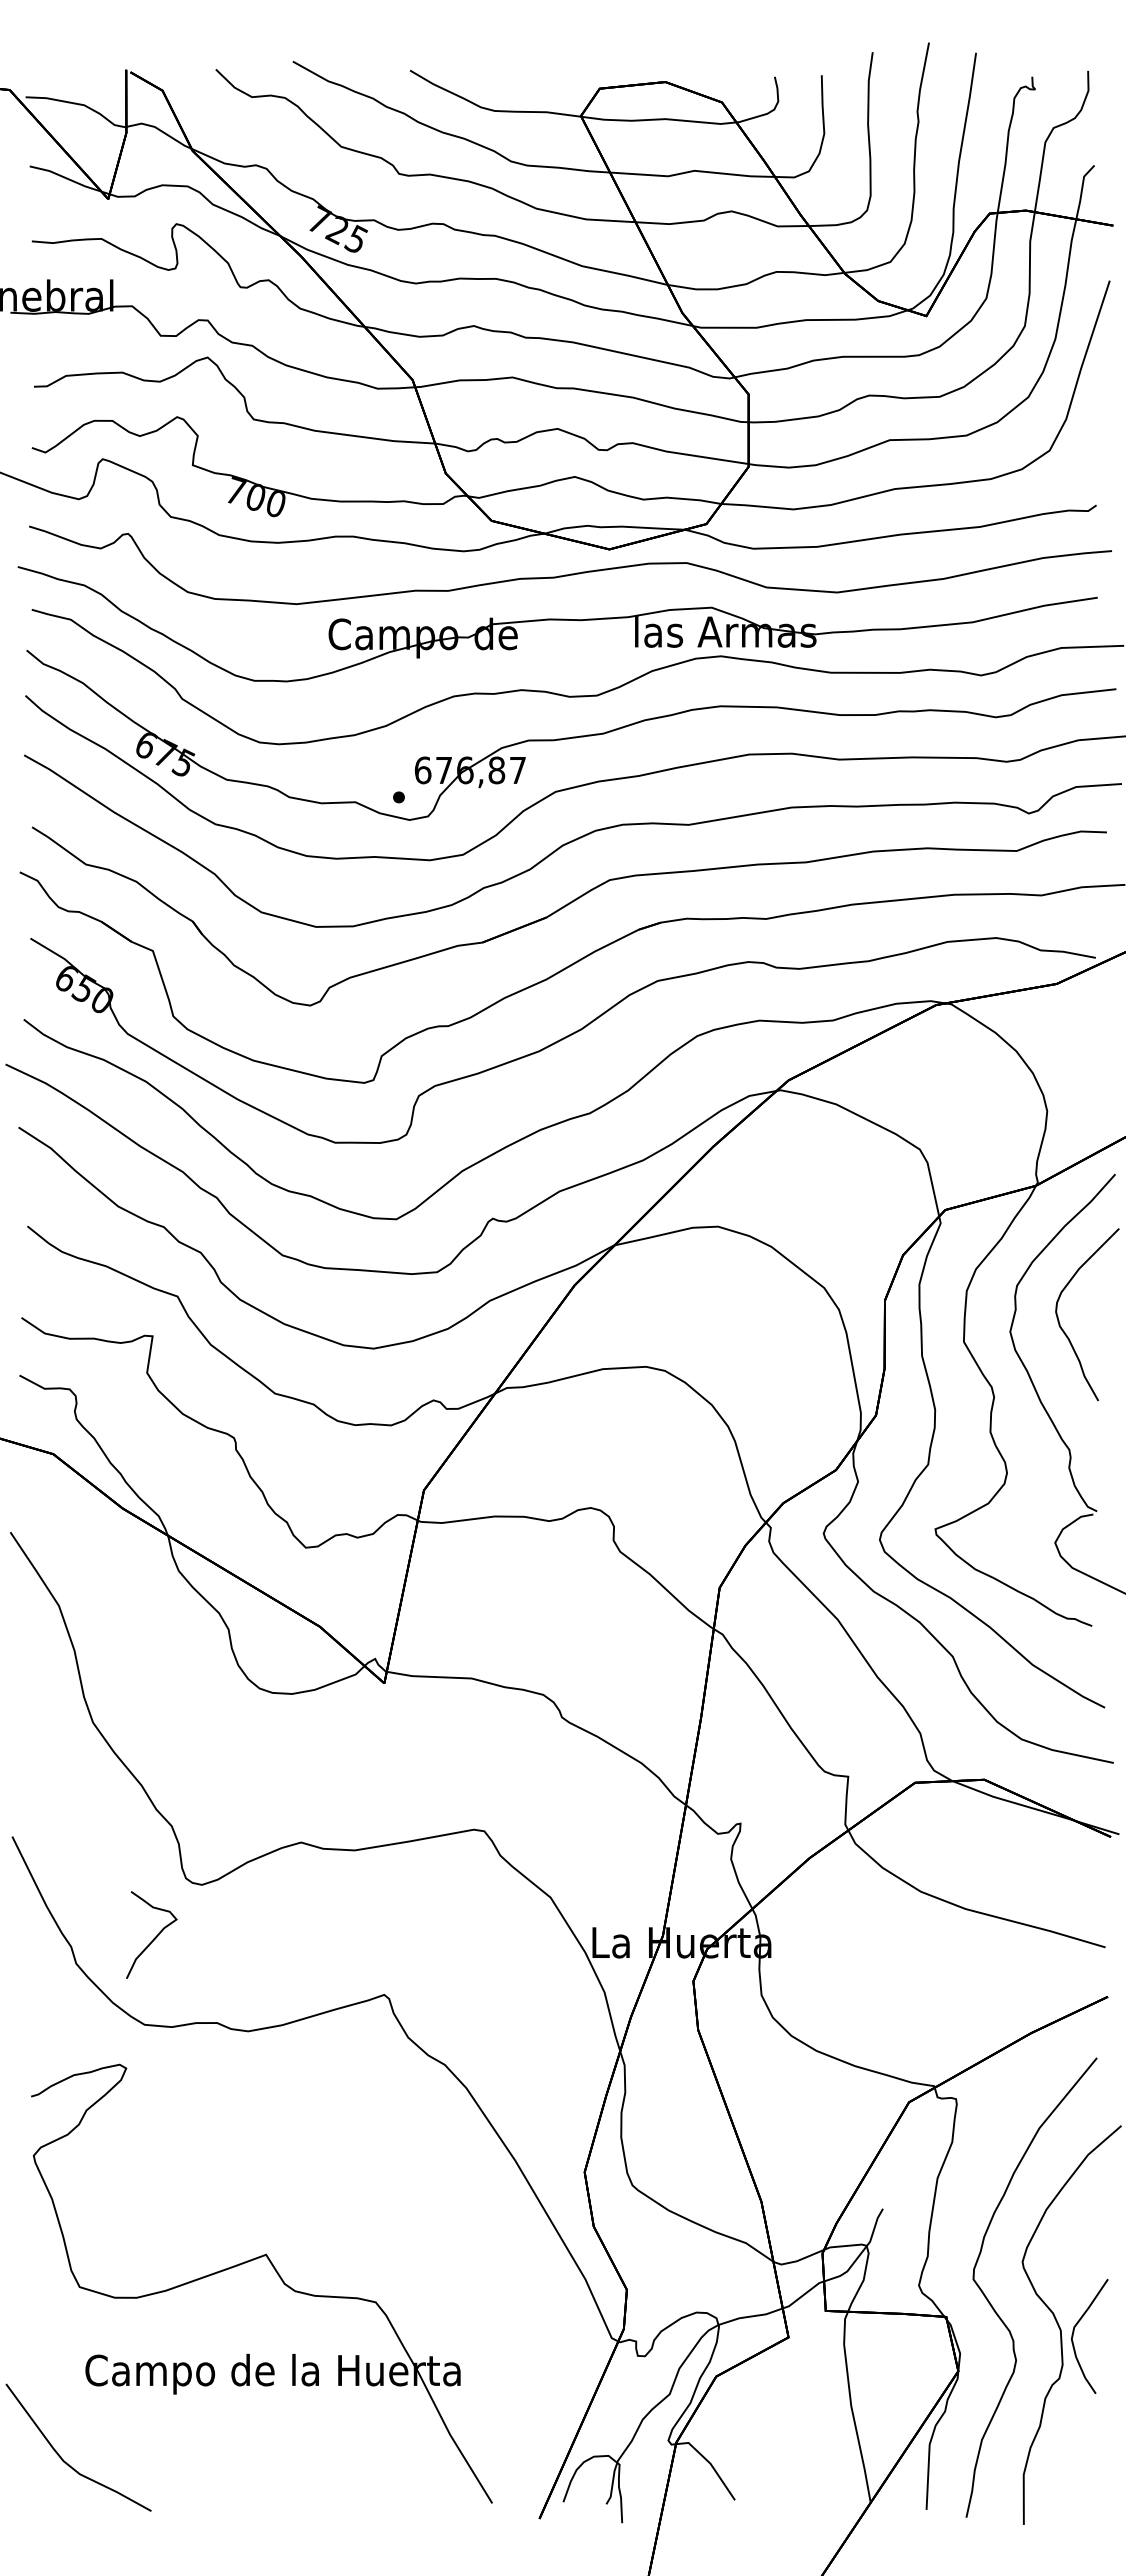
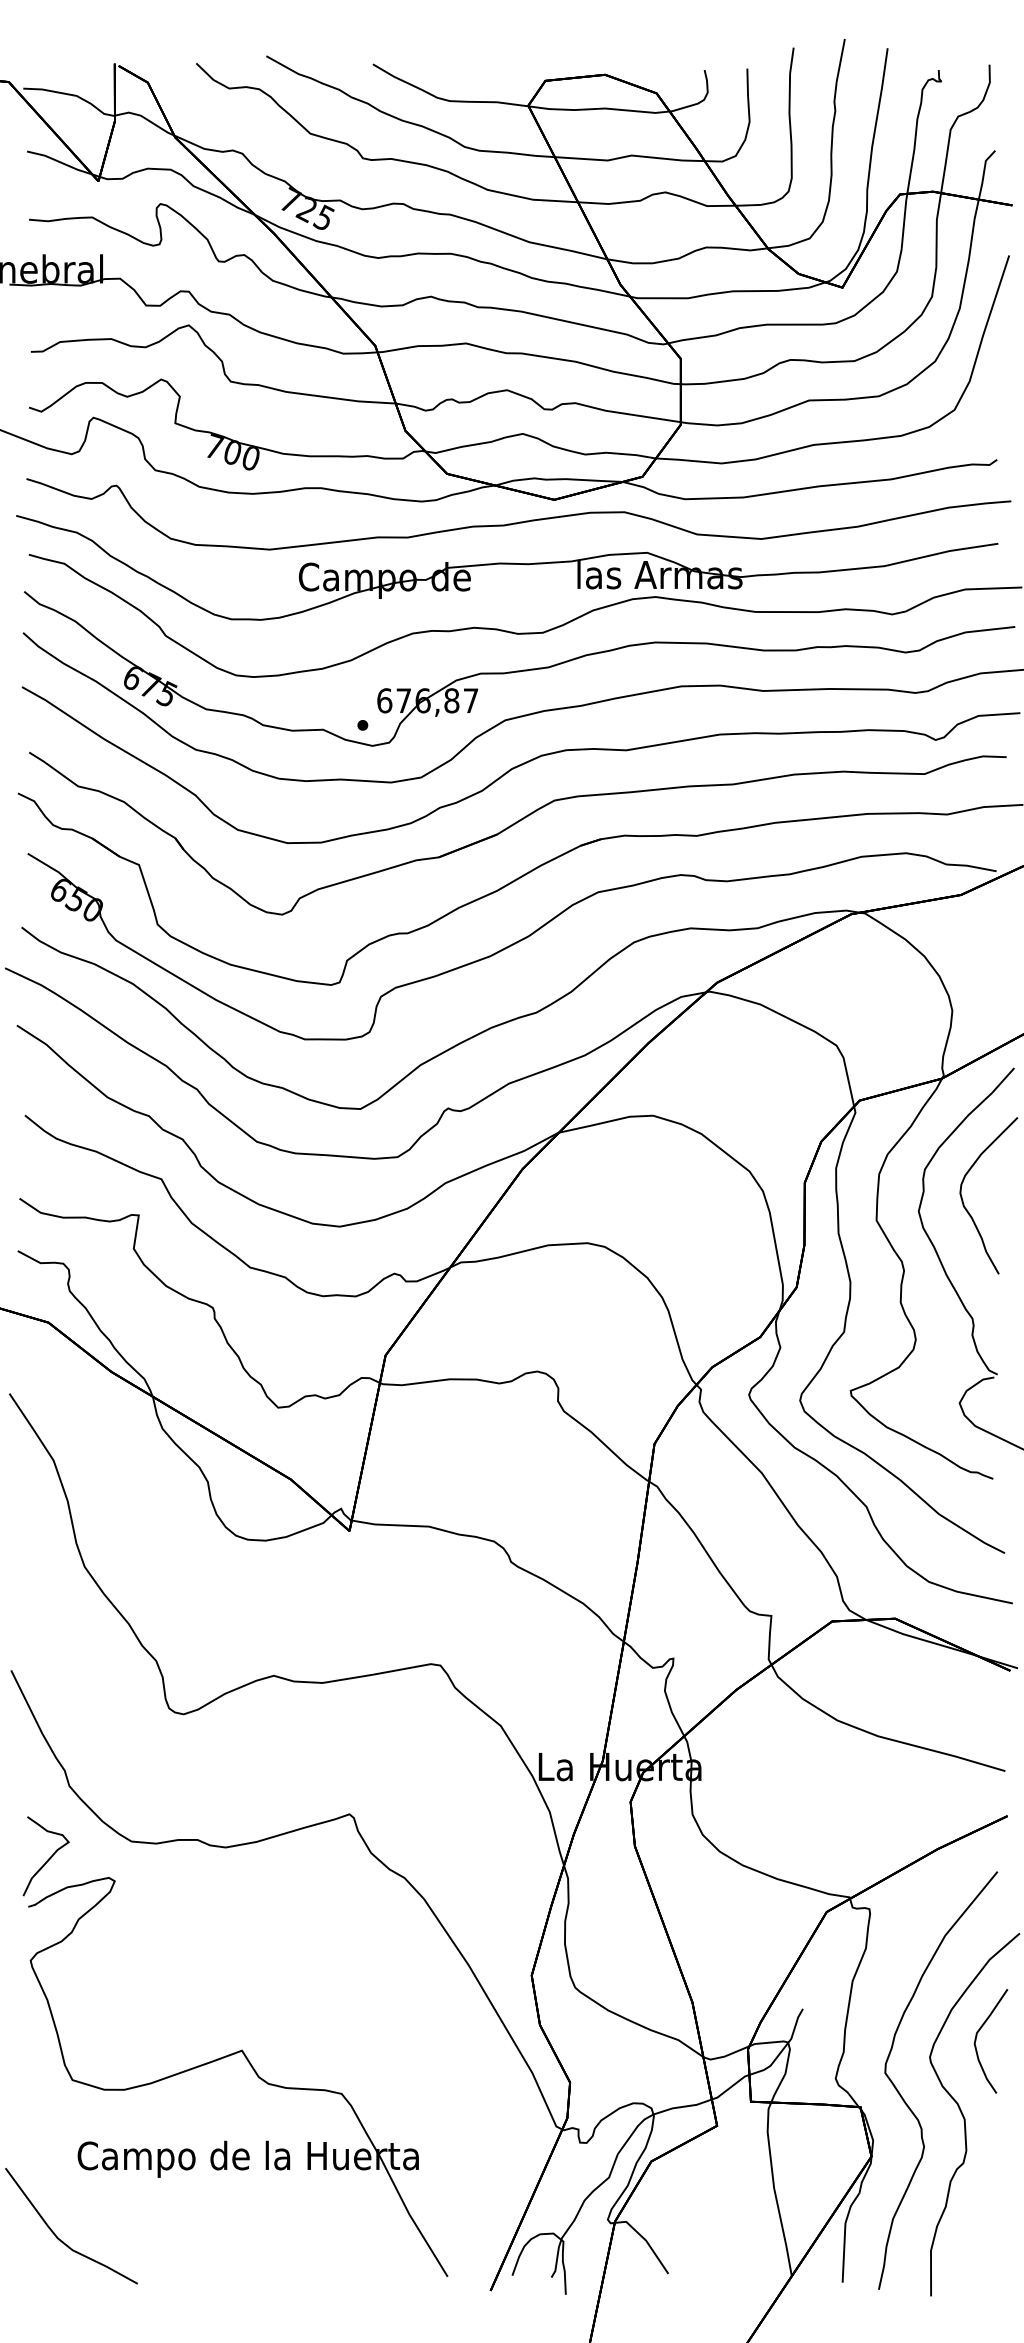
curve: (154, 1937) -> (48, 1858), moved
curve: (1074, 2332) -> (977, 2037), moved

